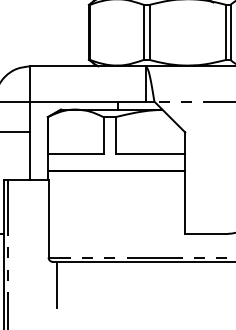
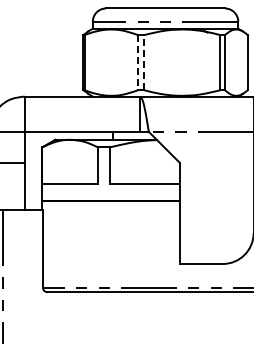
line: (144, 32) -> (138, 62), solid -> dashed
line: (150, 32) -> (144, 62), solid -> dashed
line: (57, 285) -> (51, 315), removed

